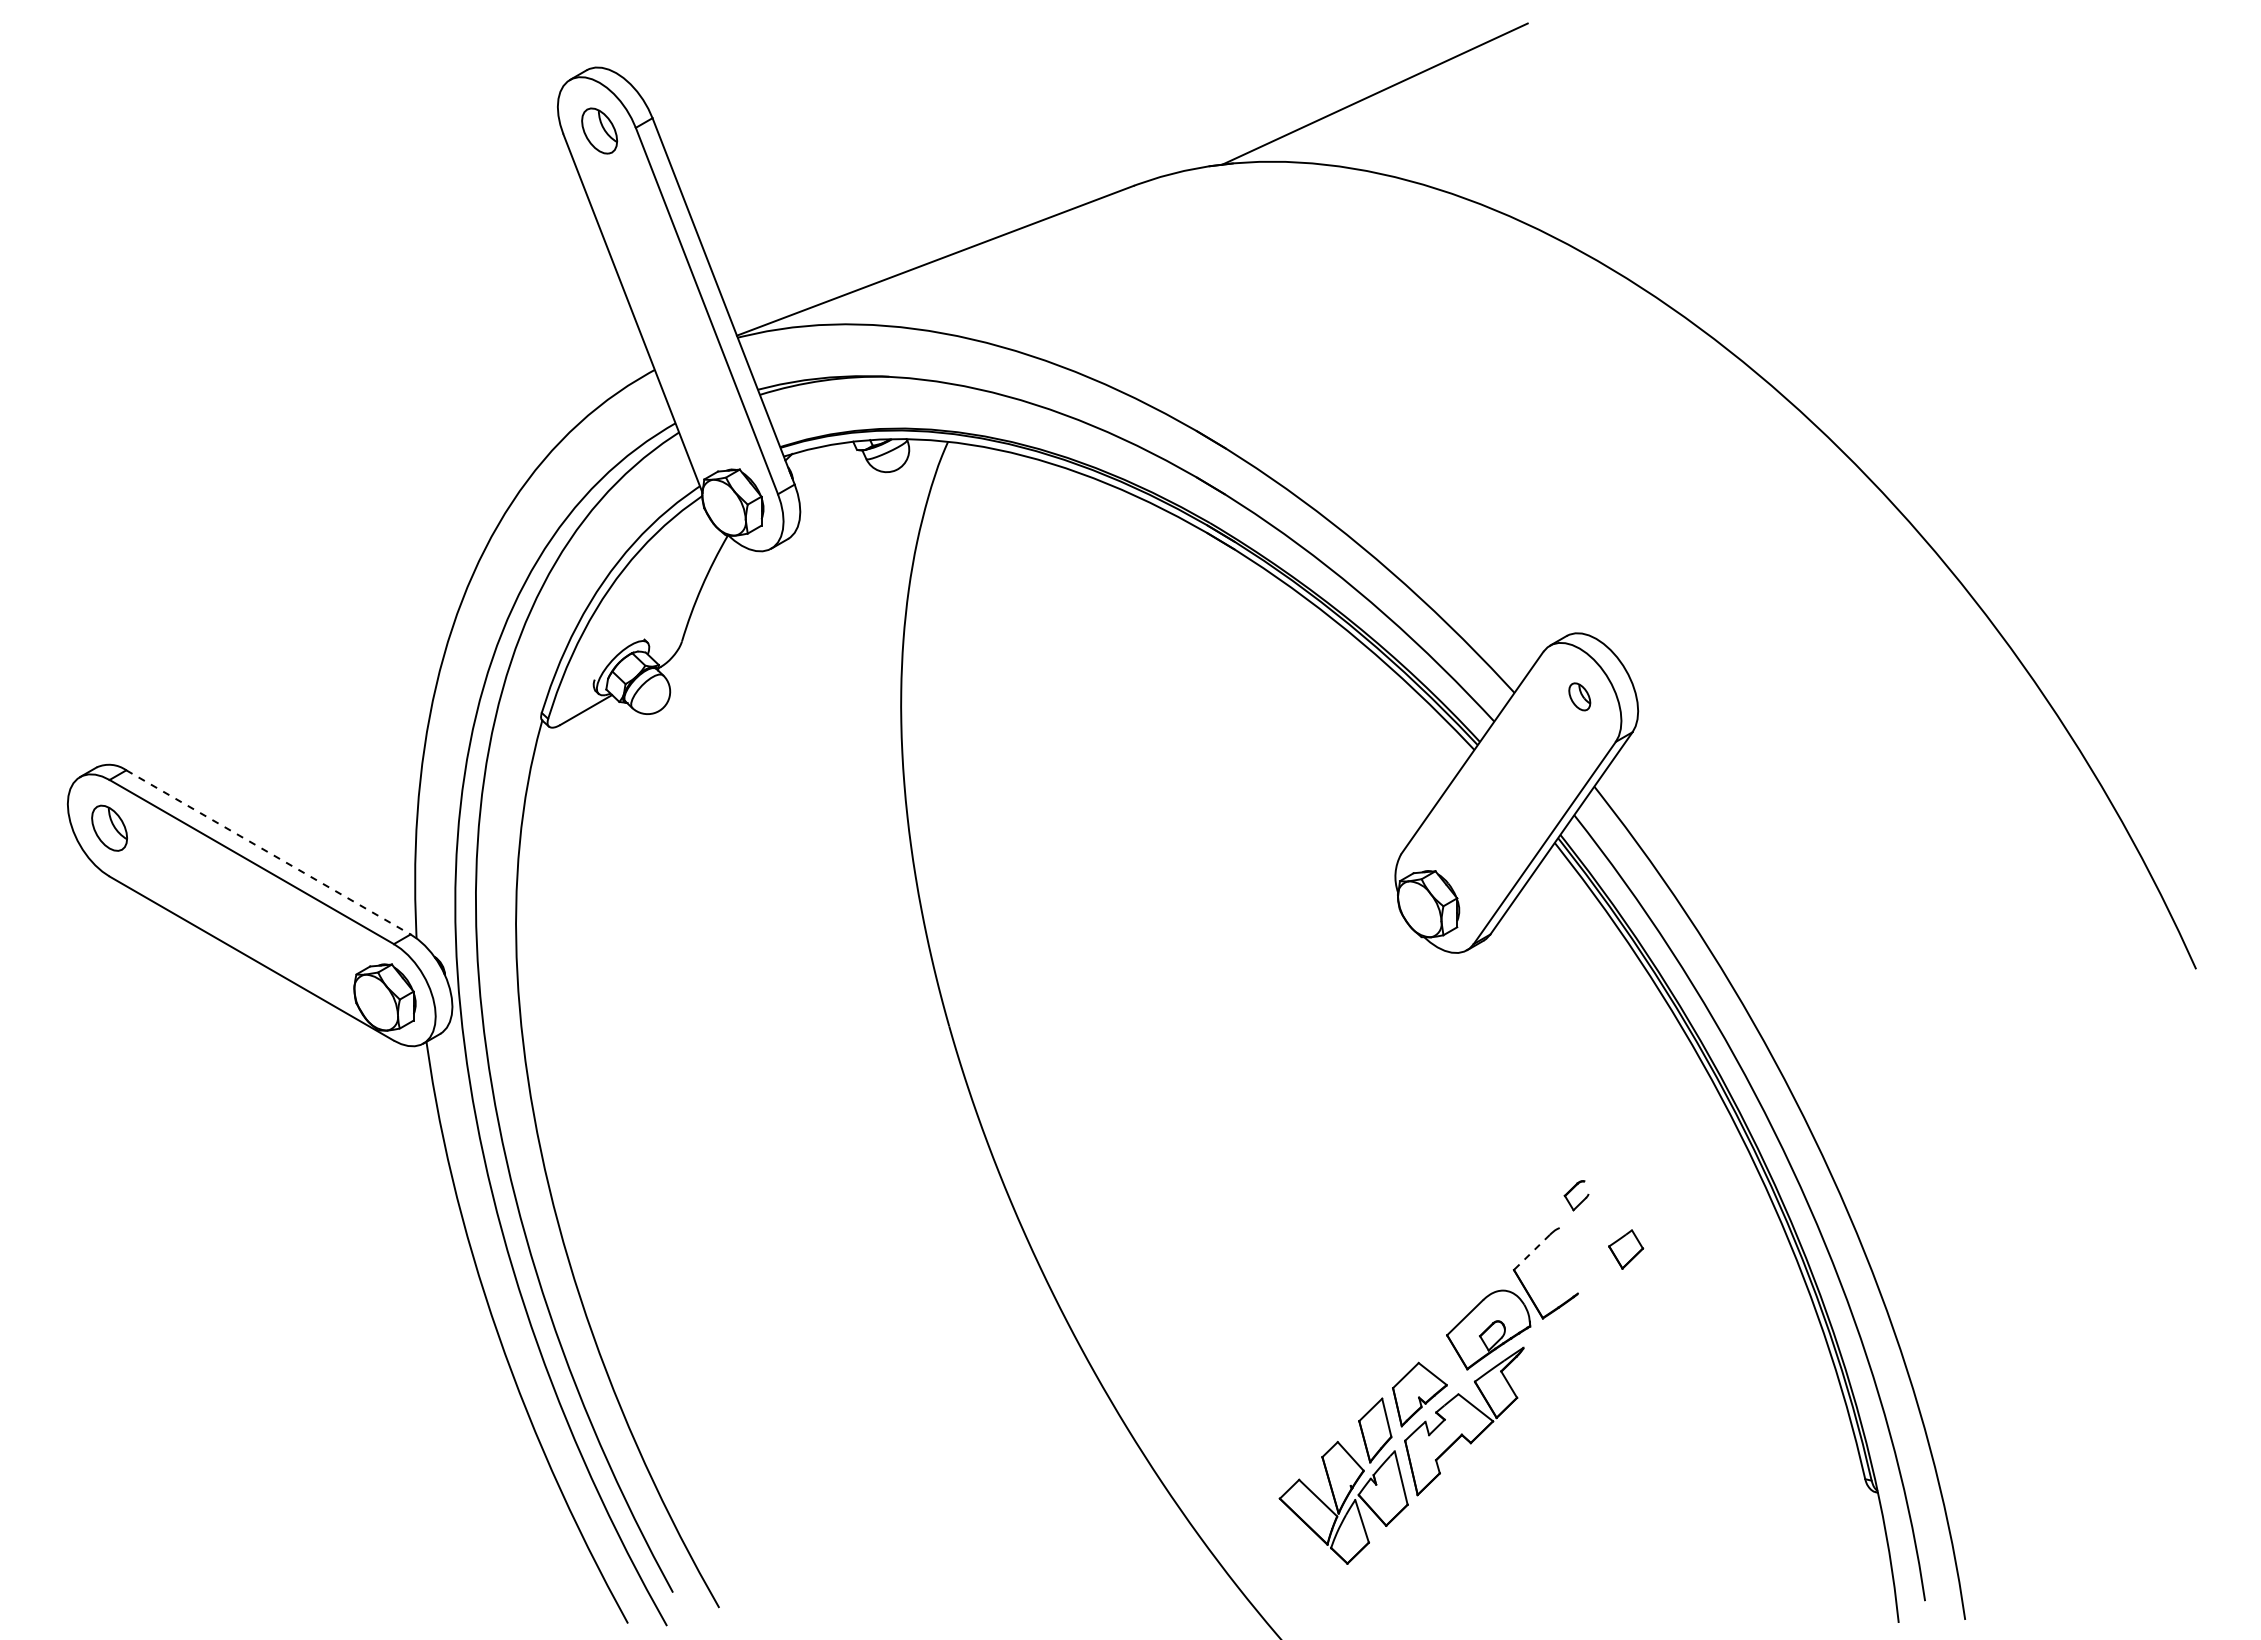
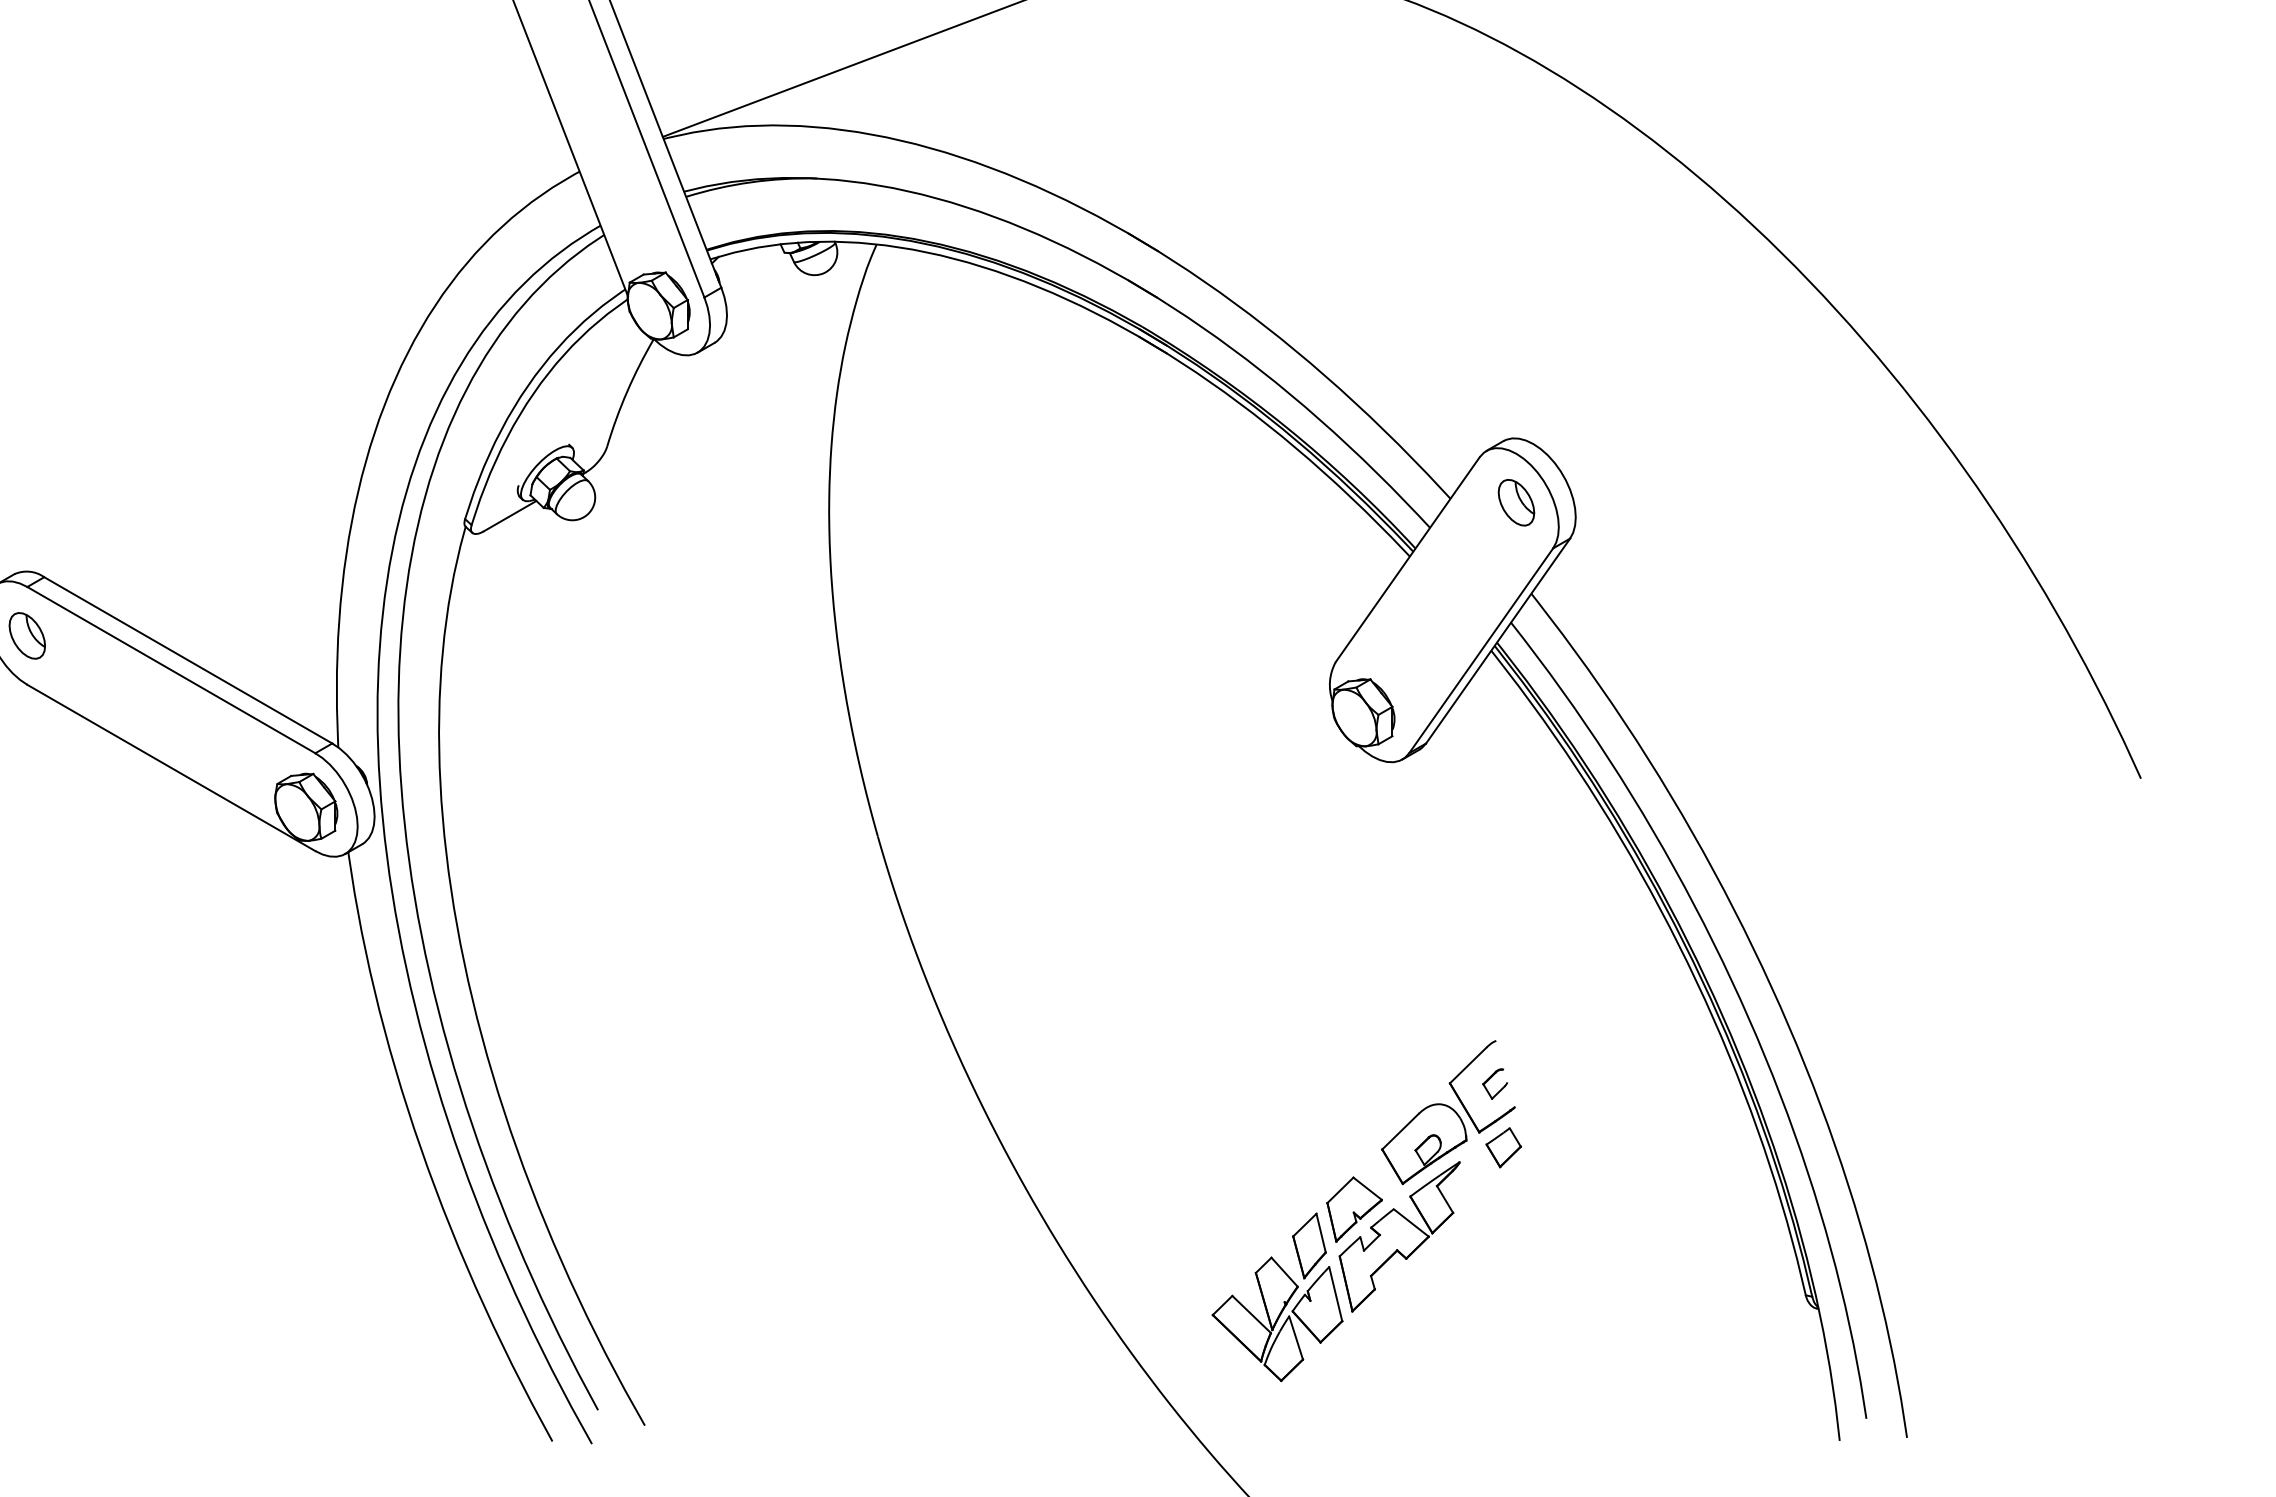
part: (1579, 696) -> (1516, 502), size x1.67
line: (268, 852) -> (188, 660), dashed -> solid
part: (1572, 1190) -> (1491, 1078), moved
part: (1626, 1249) -> (1504, 1147), moved
line: (1531, 1252) -> (1467, 1065), dashed -> solid

